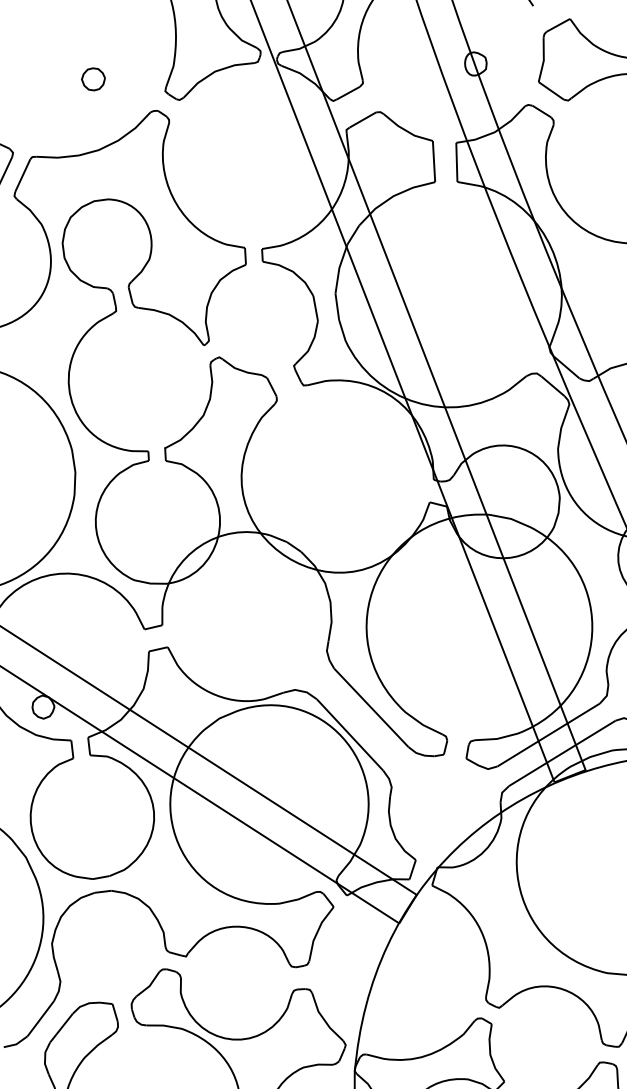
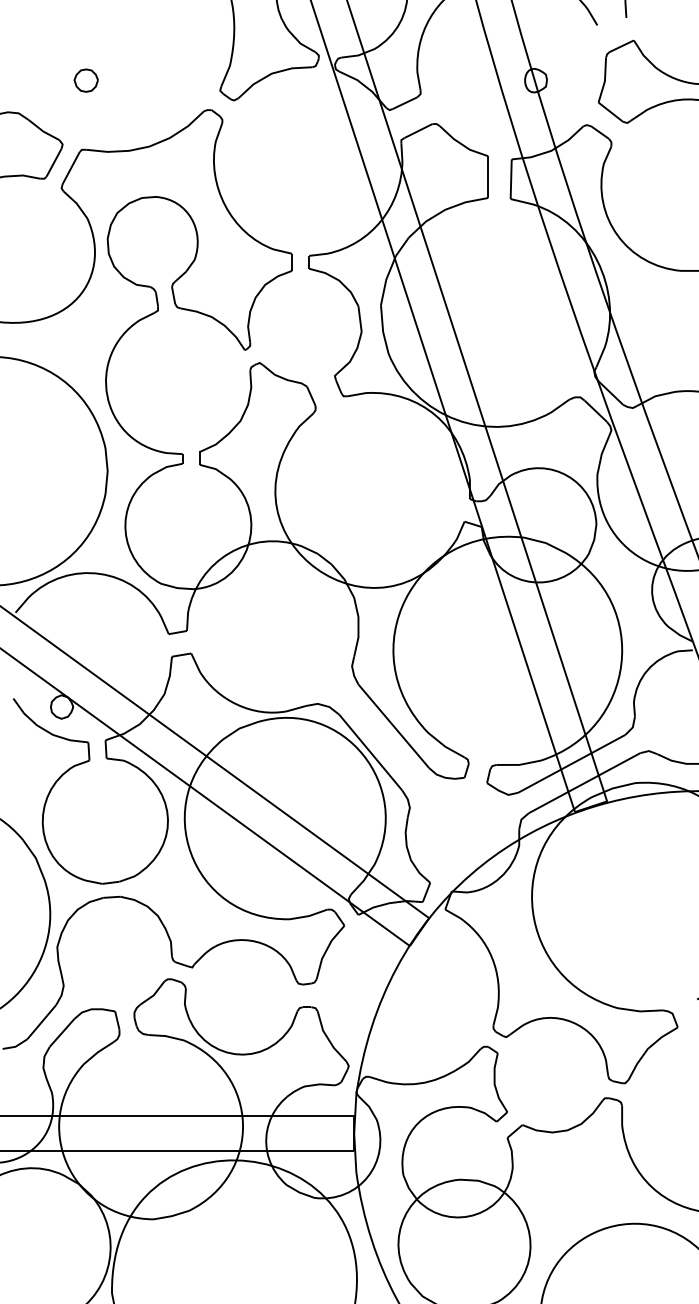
part: (92, 79) -> (85, 80), moved

